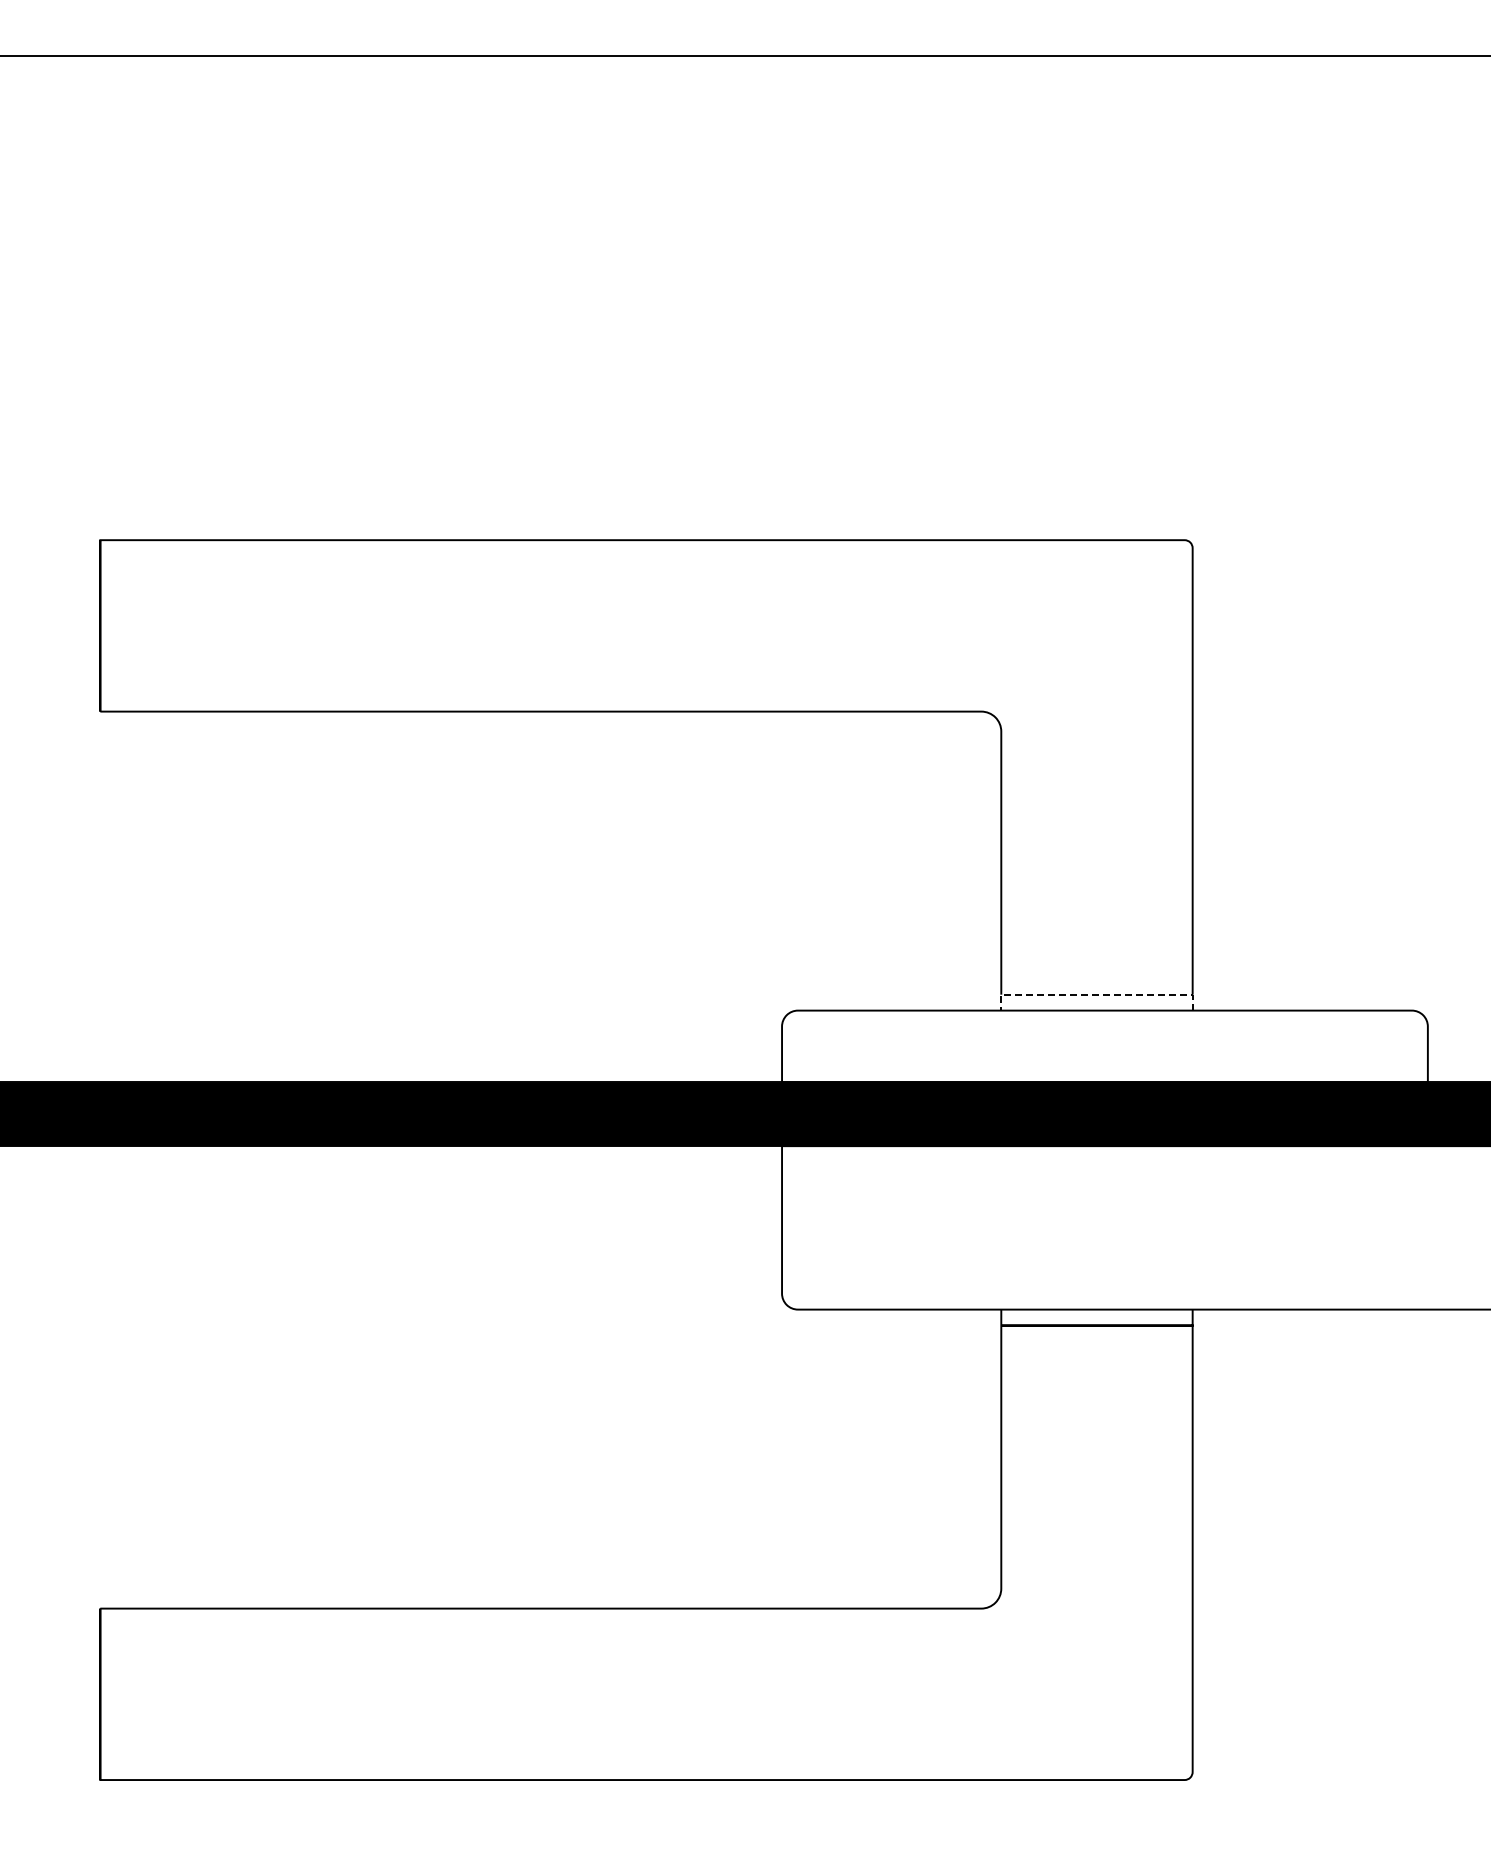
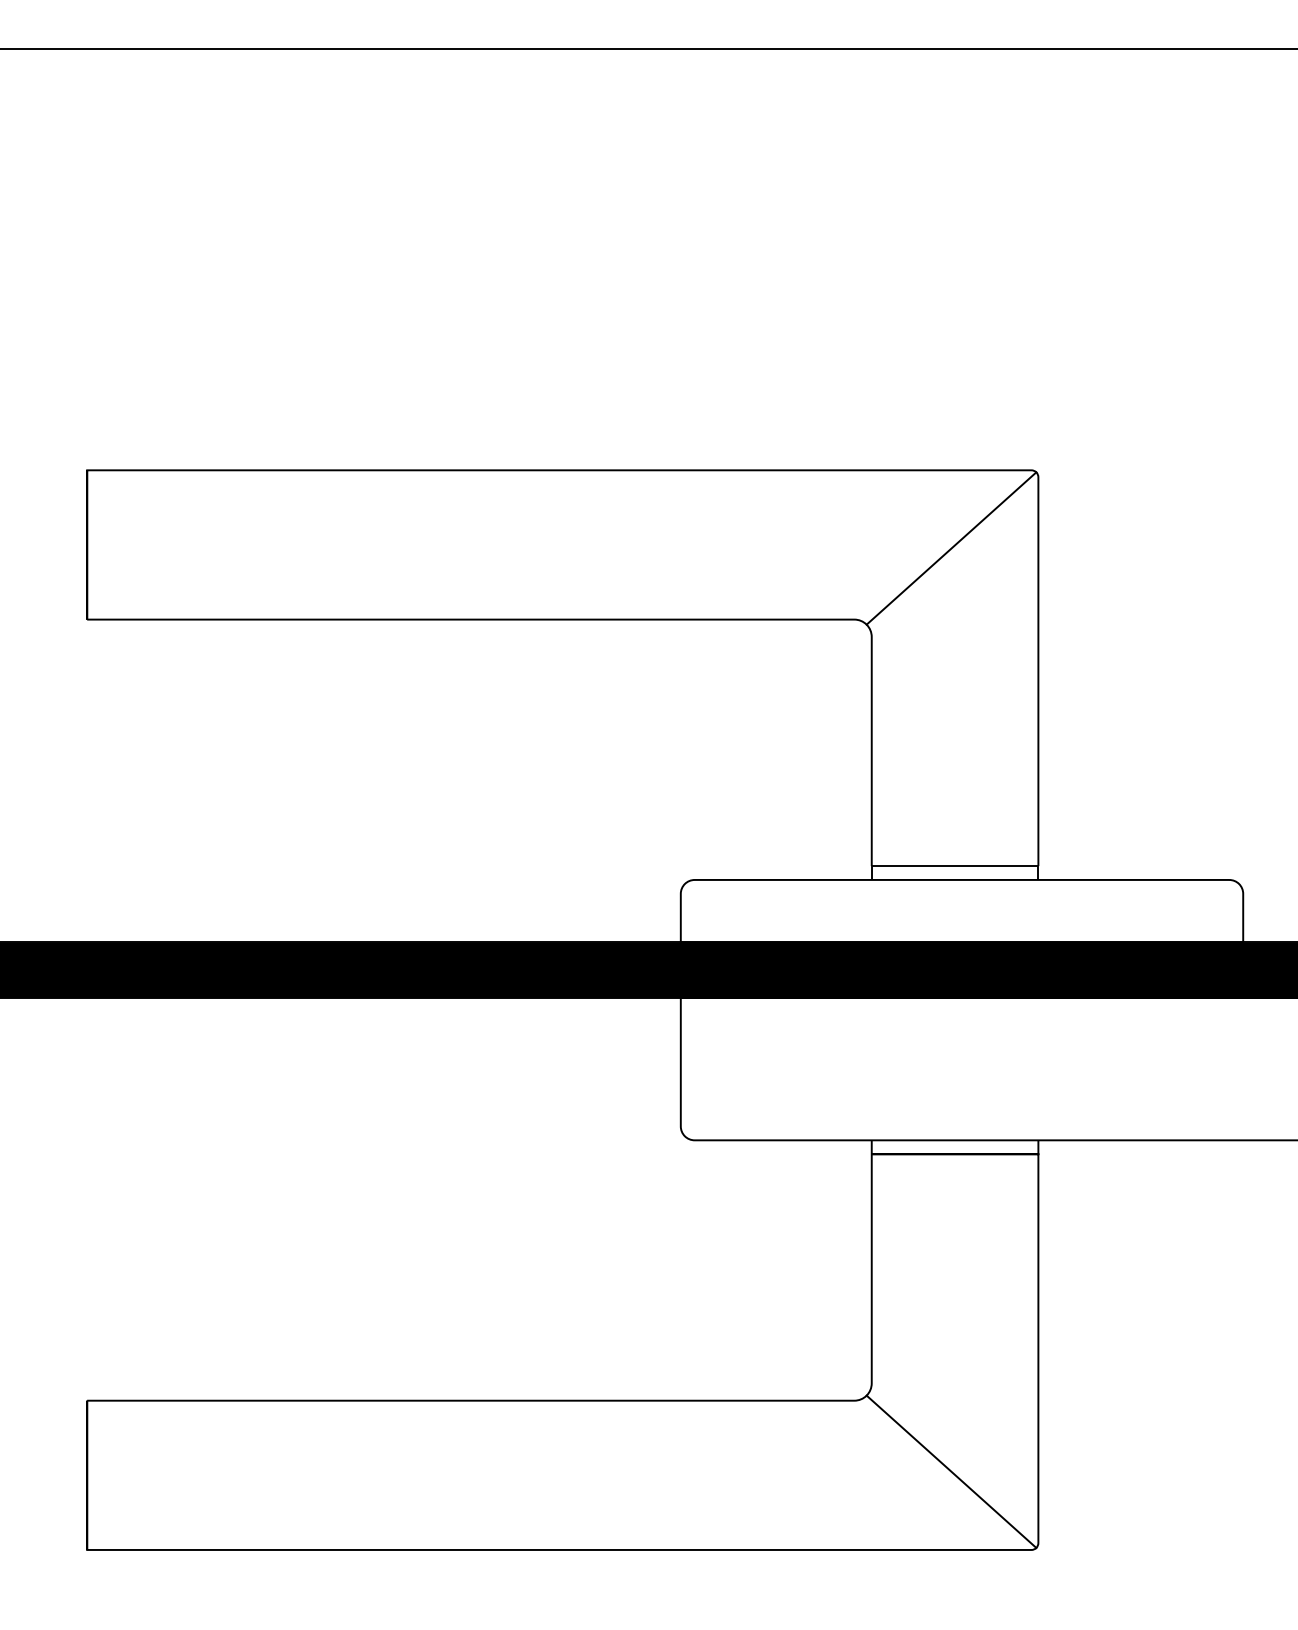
line: (1092, 629) -> (951, 548), added
line: (1096, 994) -> (954, 865), dashed -> solid
line: (1092, 1689) -> (951, 1471), added

